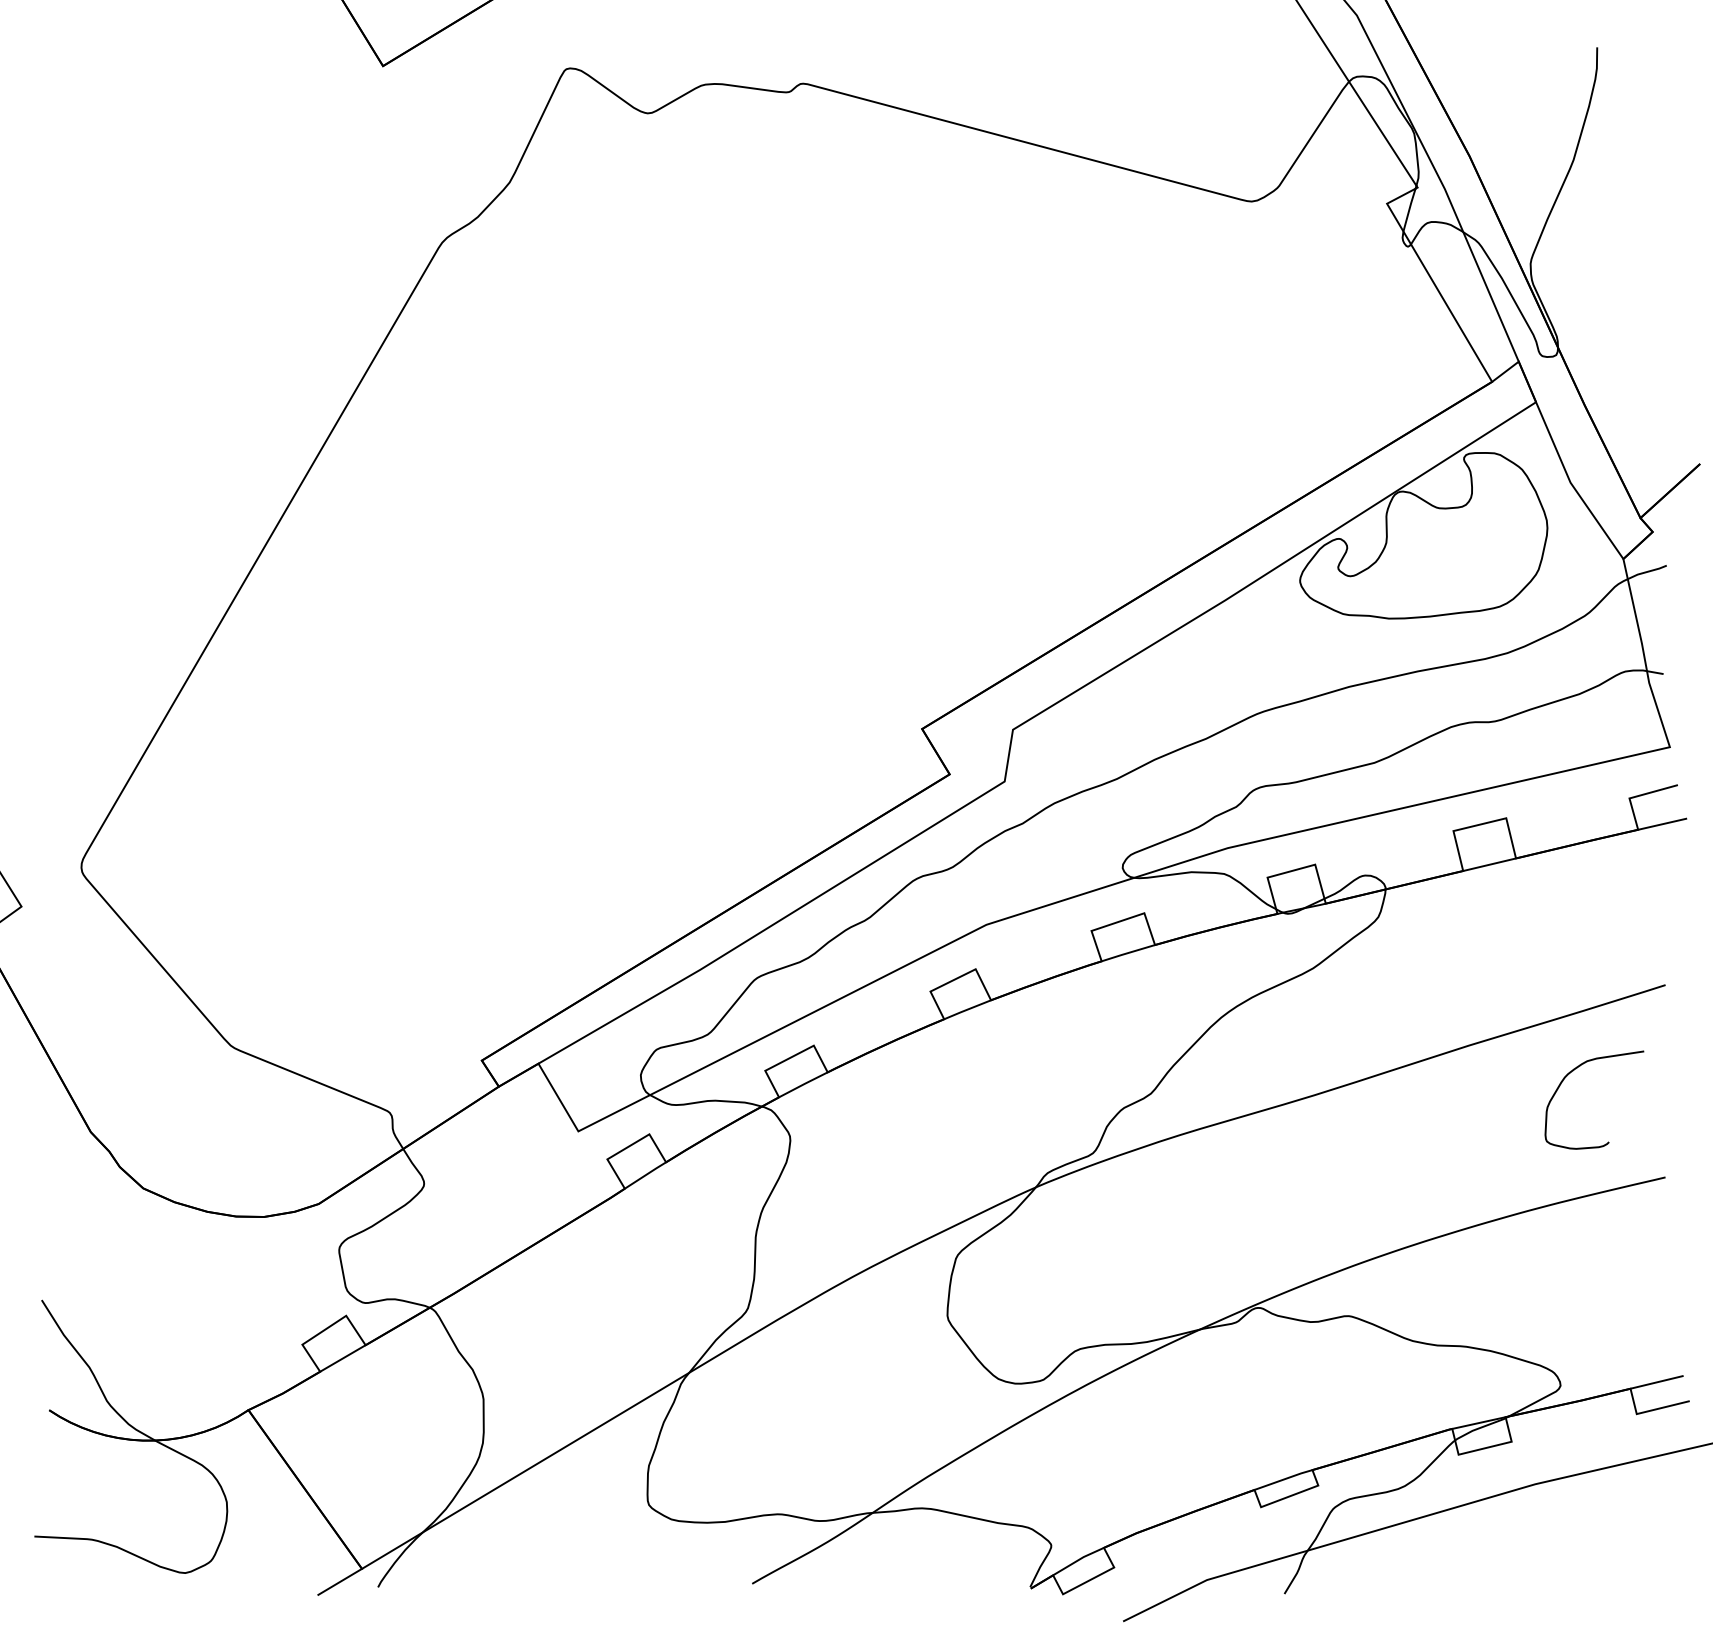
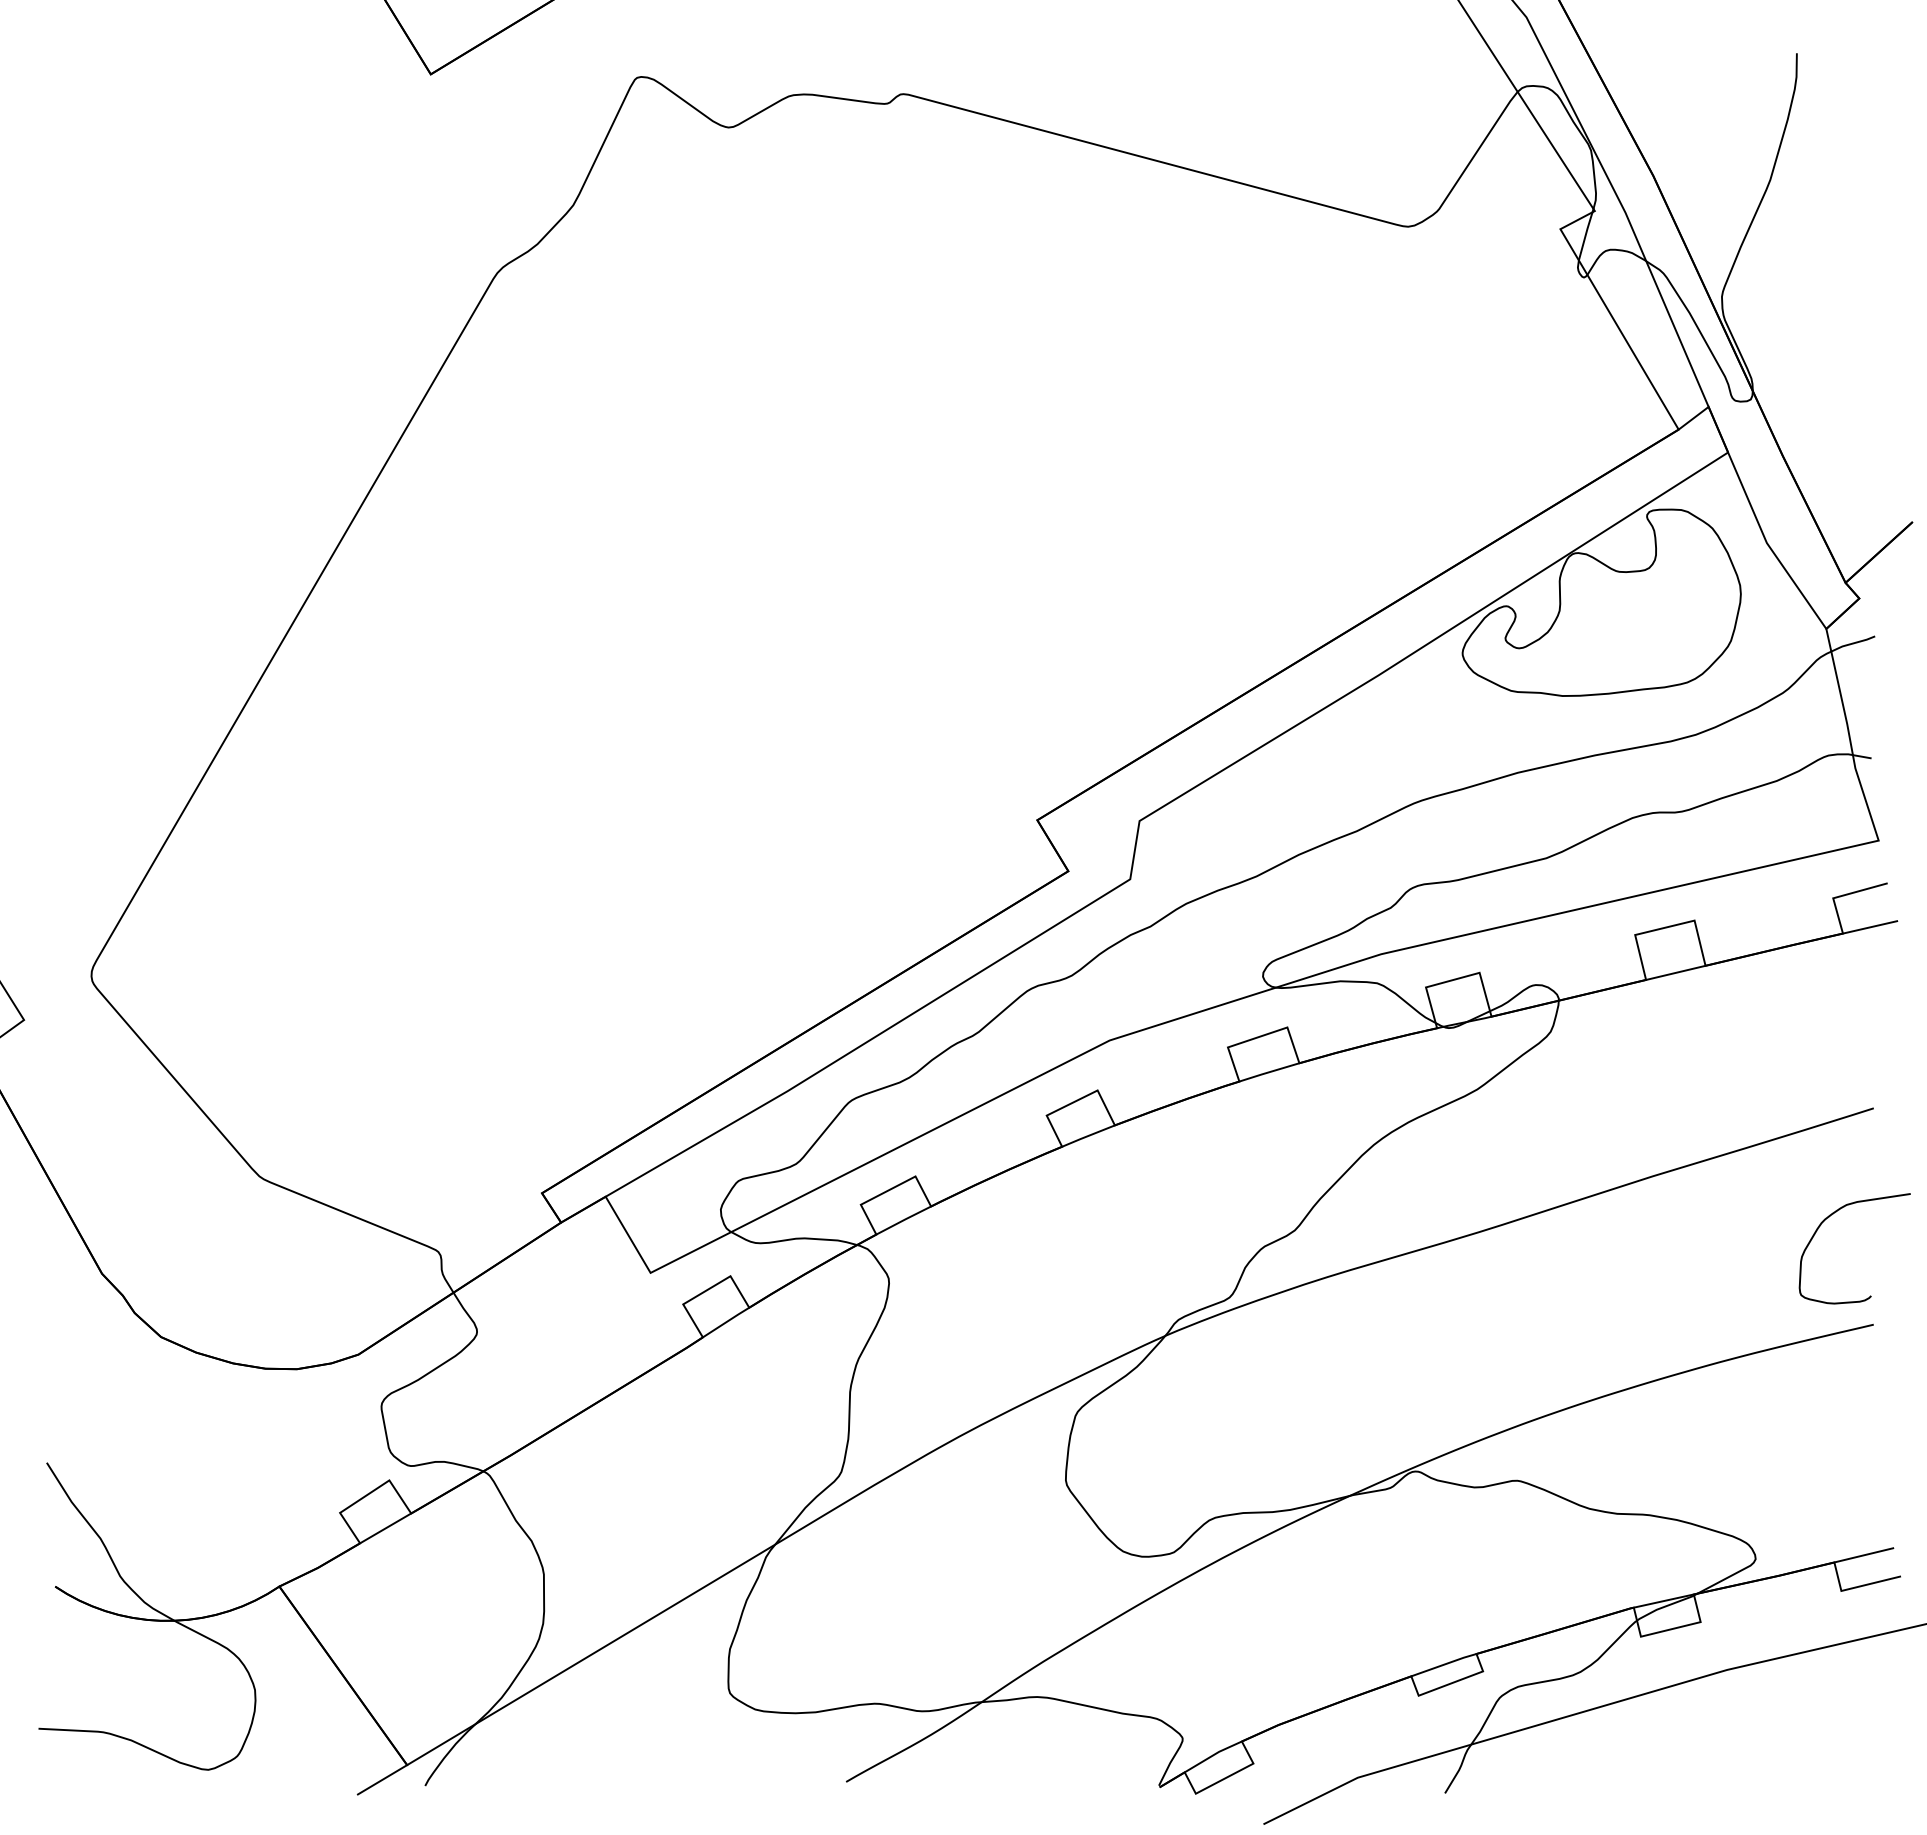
curve: (1571, 1073) -> (1828, 1218), moved

